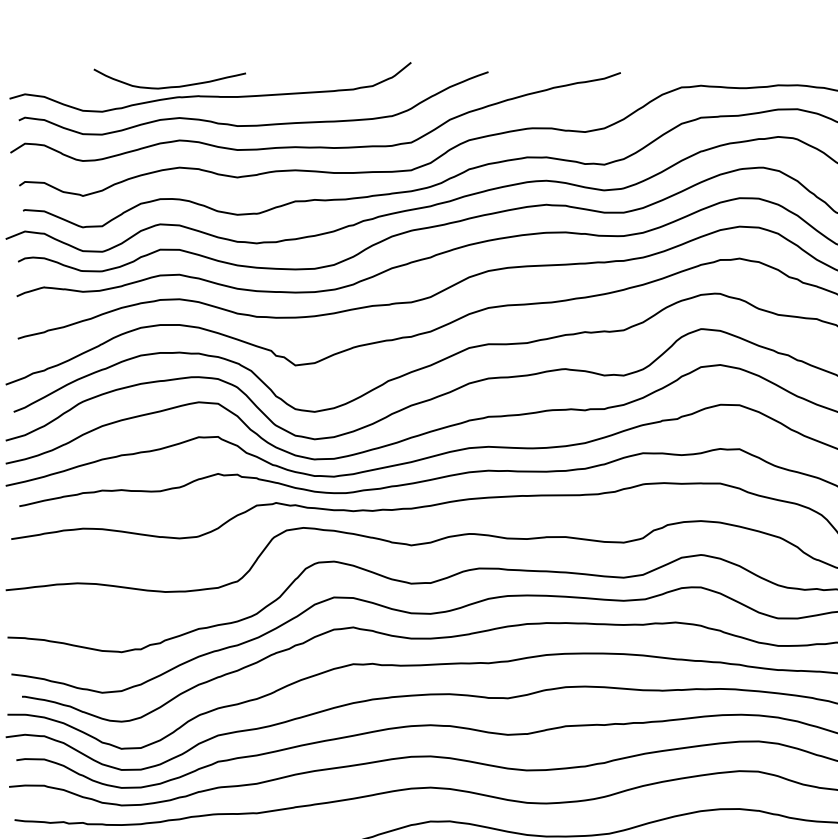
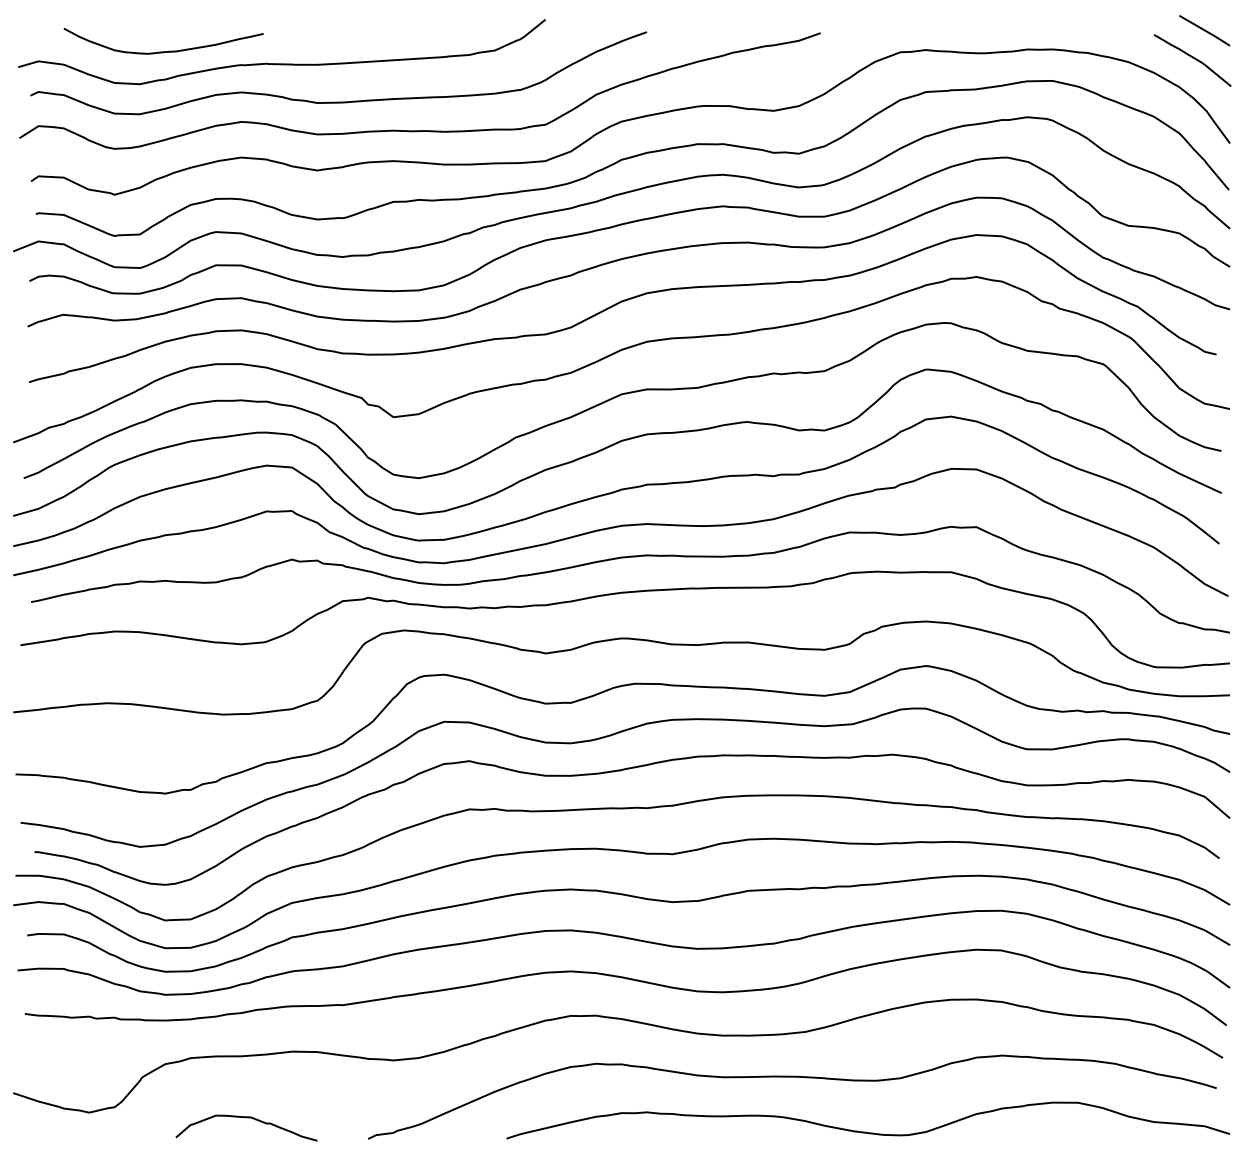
curve: (169, 86) -> (163, 51), moved

